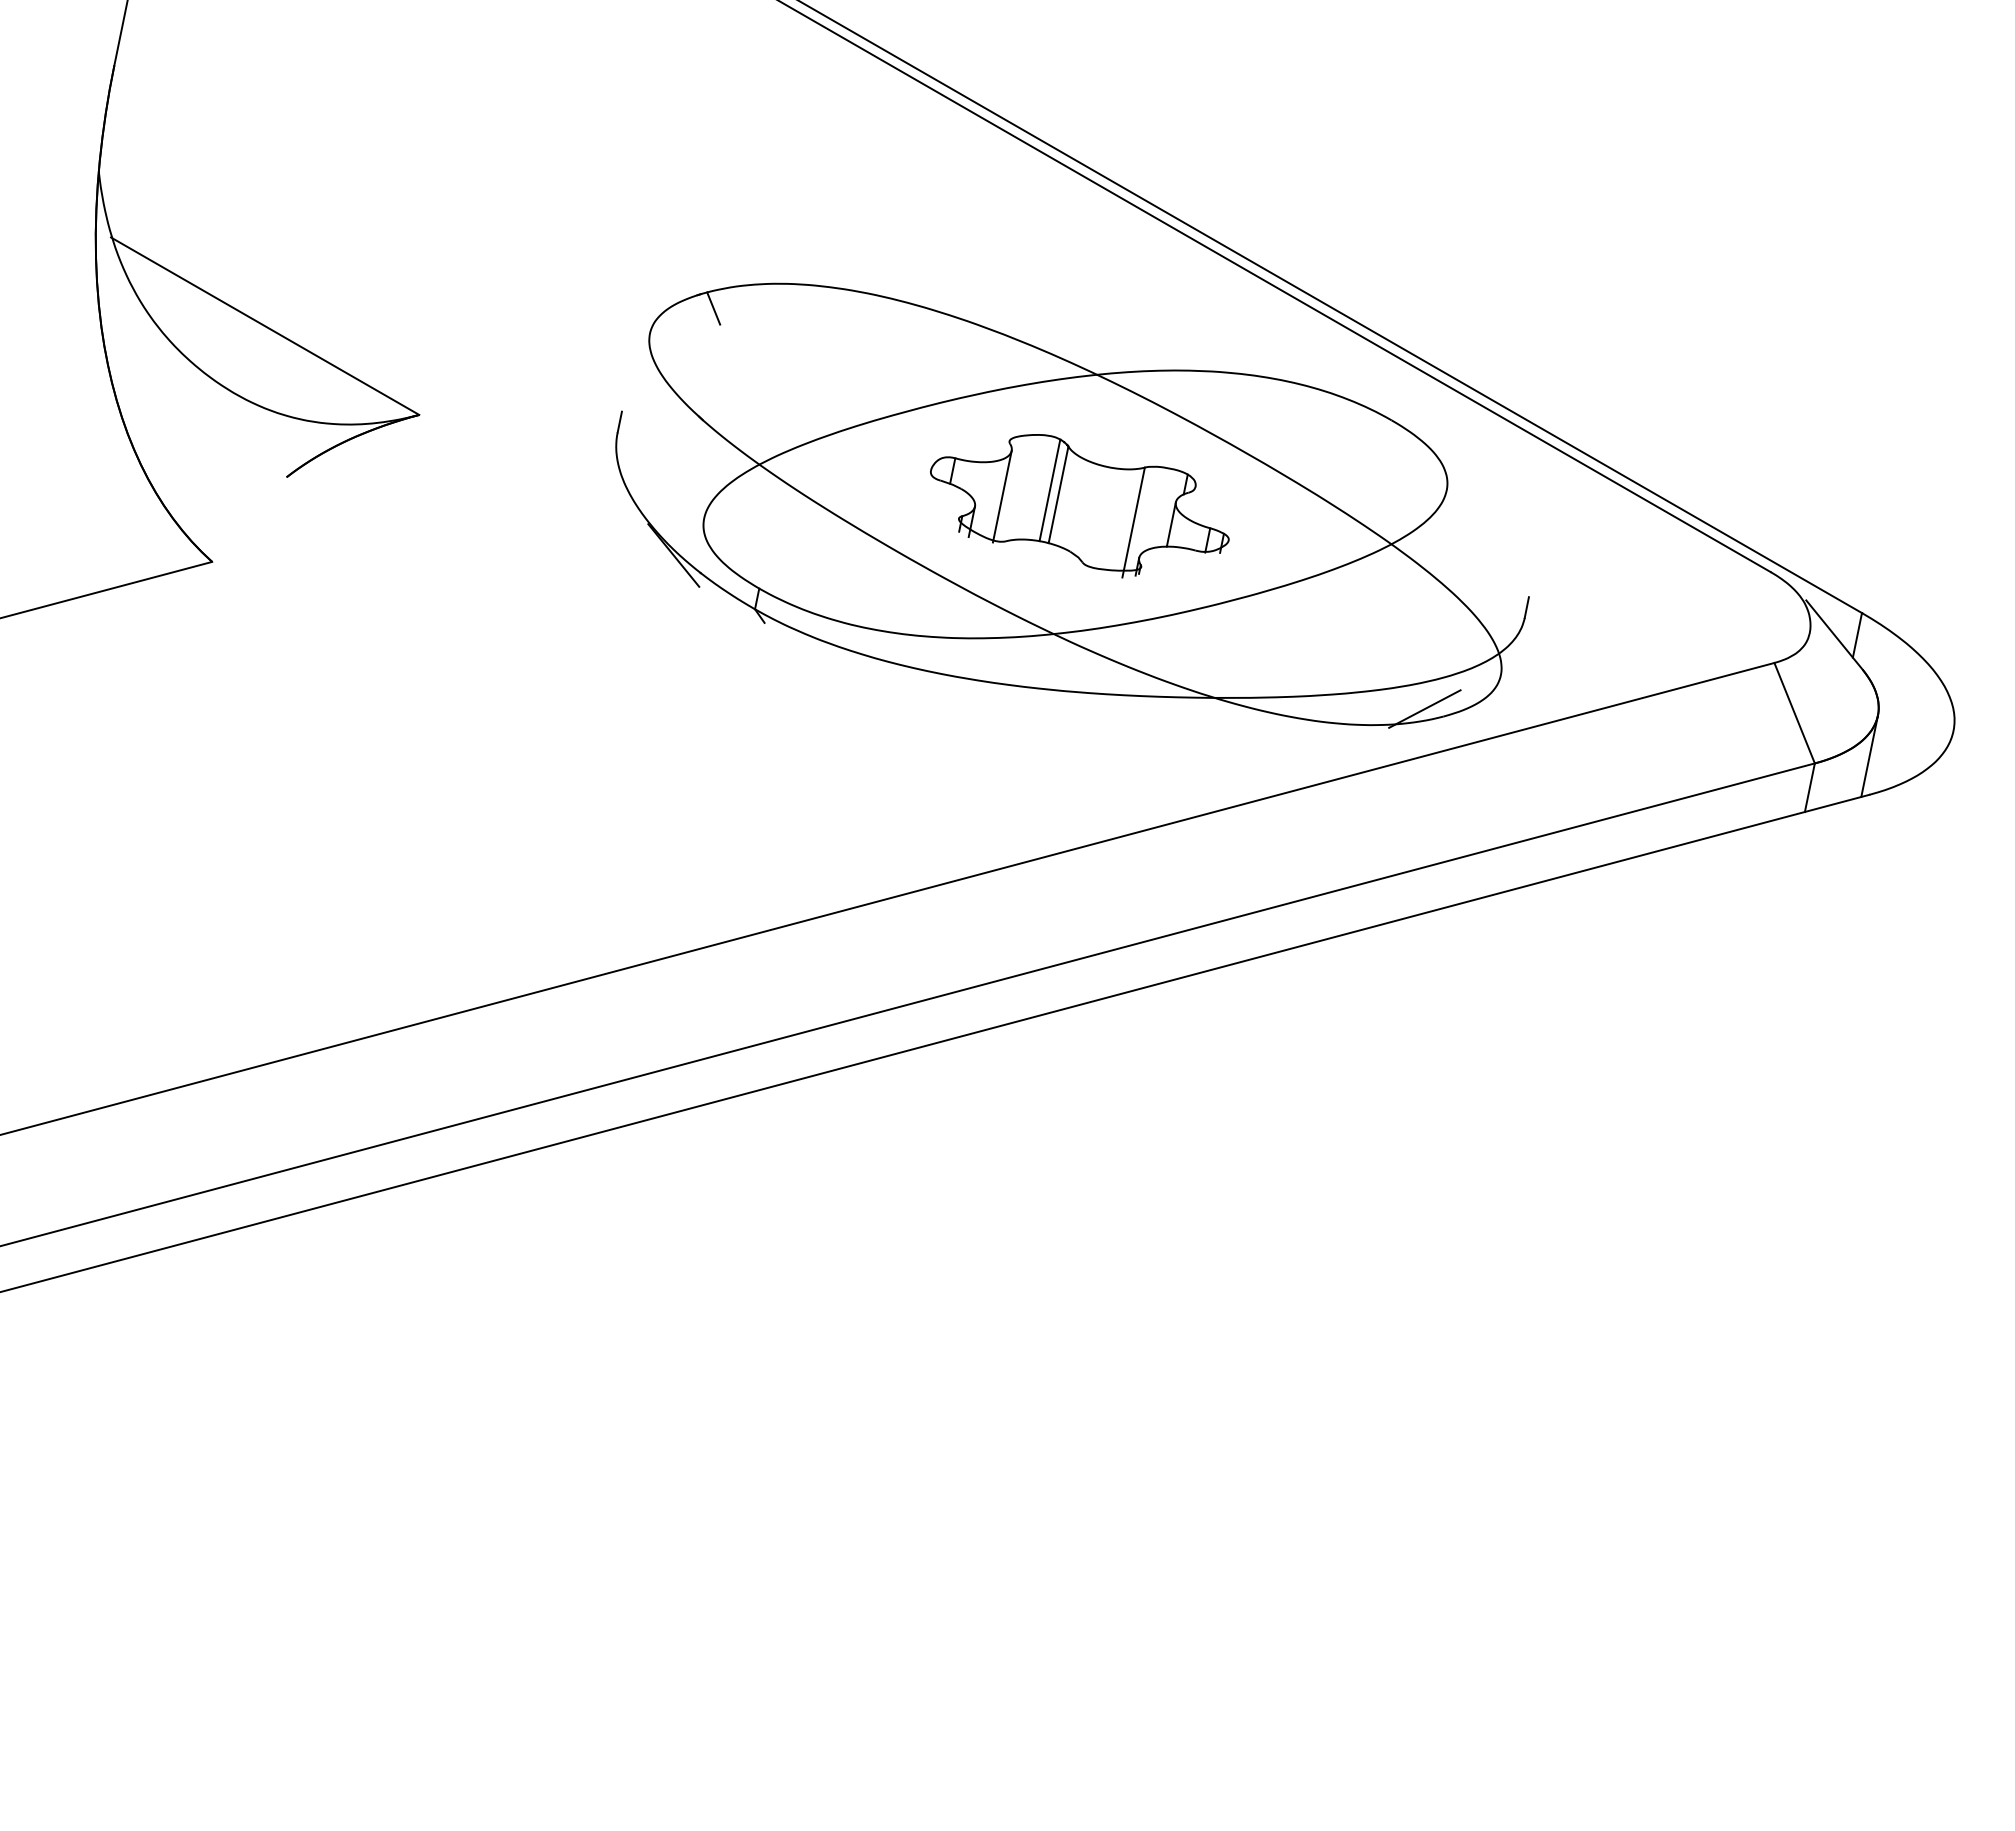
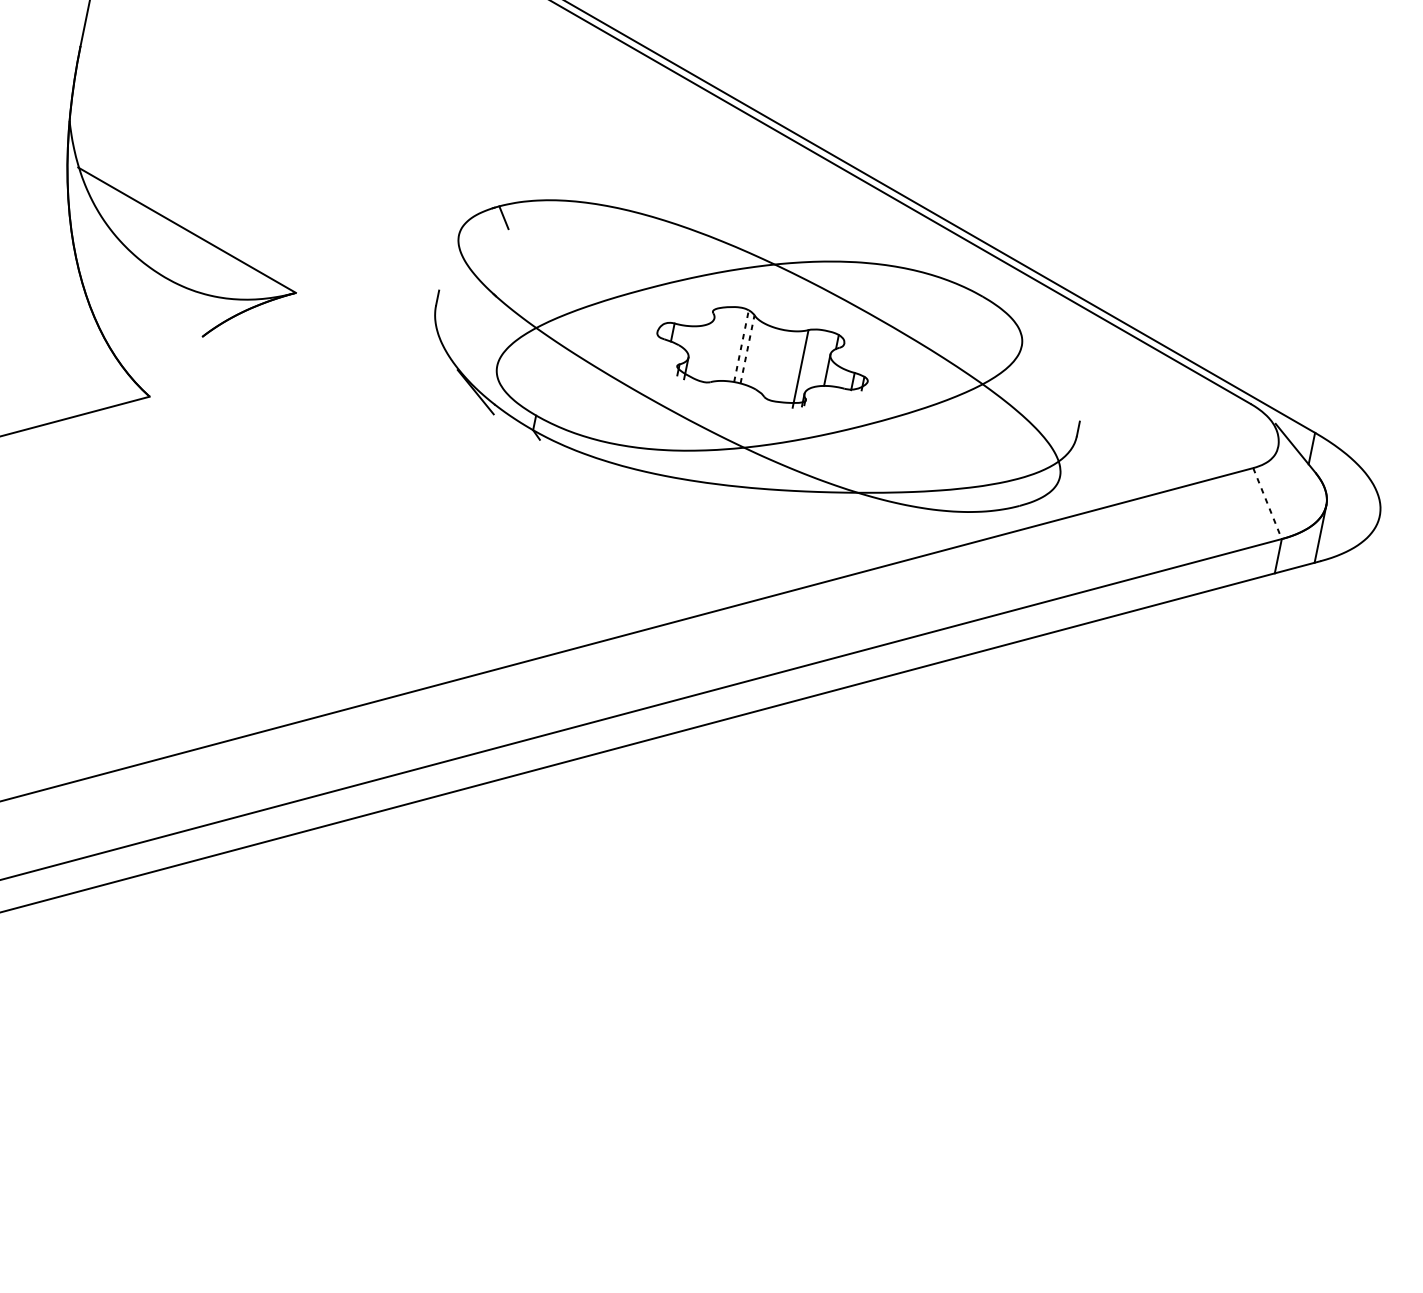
line: (1049, 490) -> (741, 346), solid -> dashed
line: (1058, 494) -> (747, 349), solid -> dashed
line: (1001, 496) -> (707, 350), removed
line: (1424, 708) -> (1006, 500), removed
line: (1794, 713) -> (1267, 503), solid -> dashed

